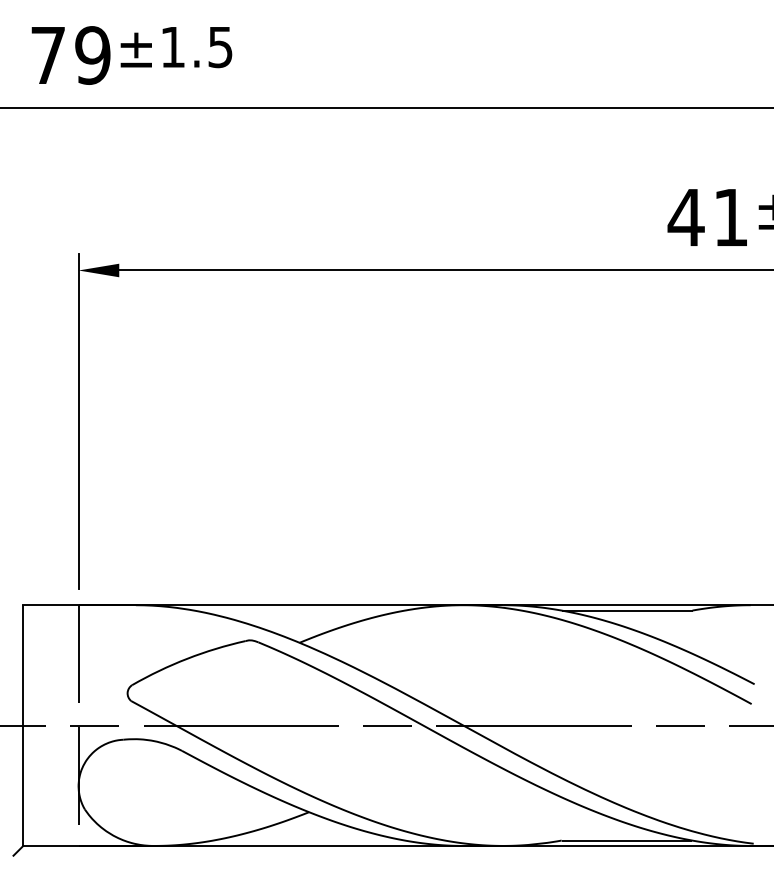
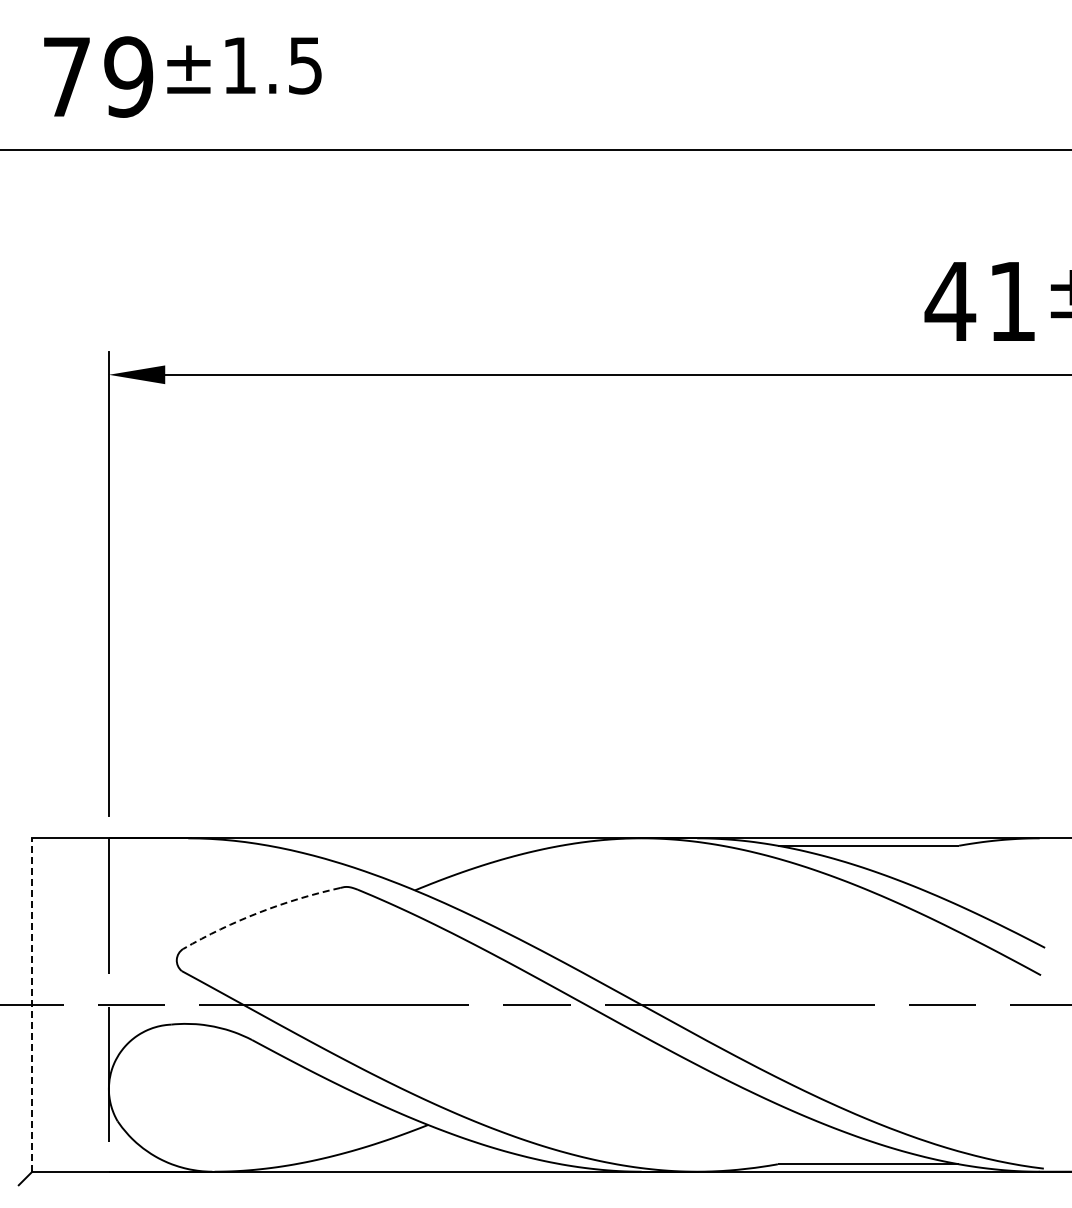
arc: (187, 658) -> (259, 912), solid -> dashed
line: (23, 725) -> (32, 1005), solid -> dashed

